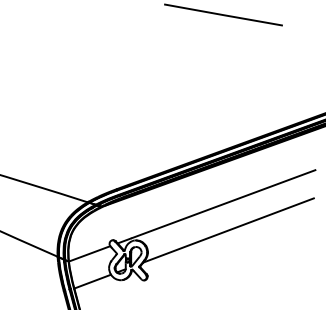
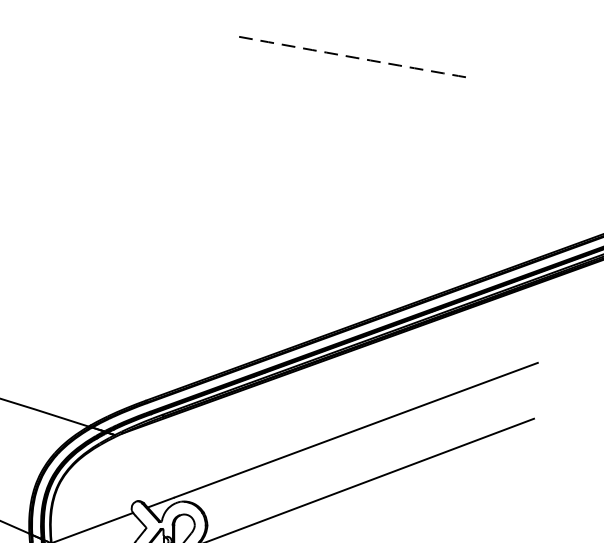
arc: (223, 15) -> (356, 58), solid -> dashed

